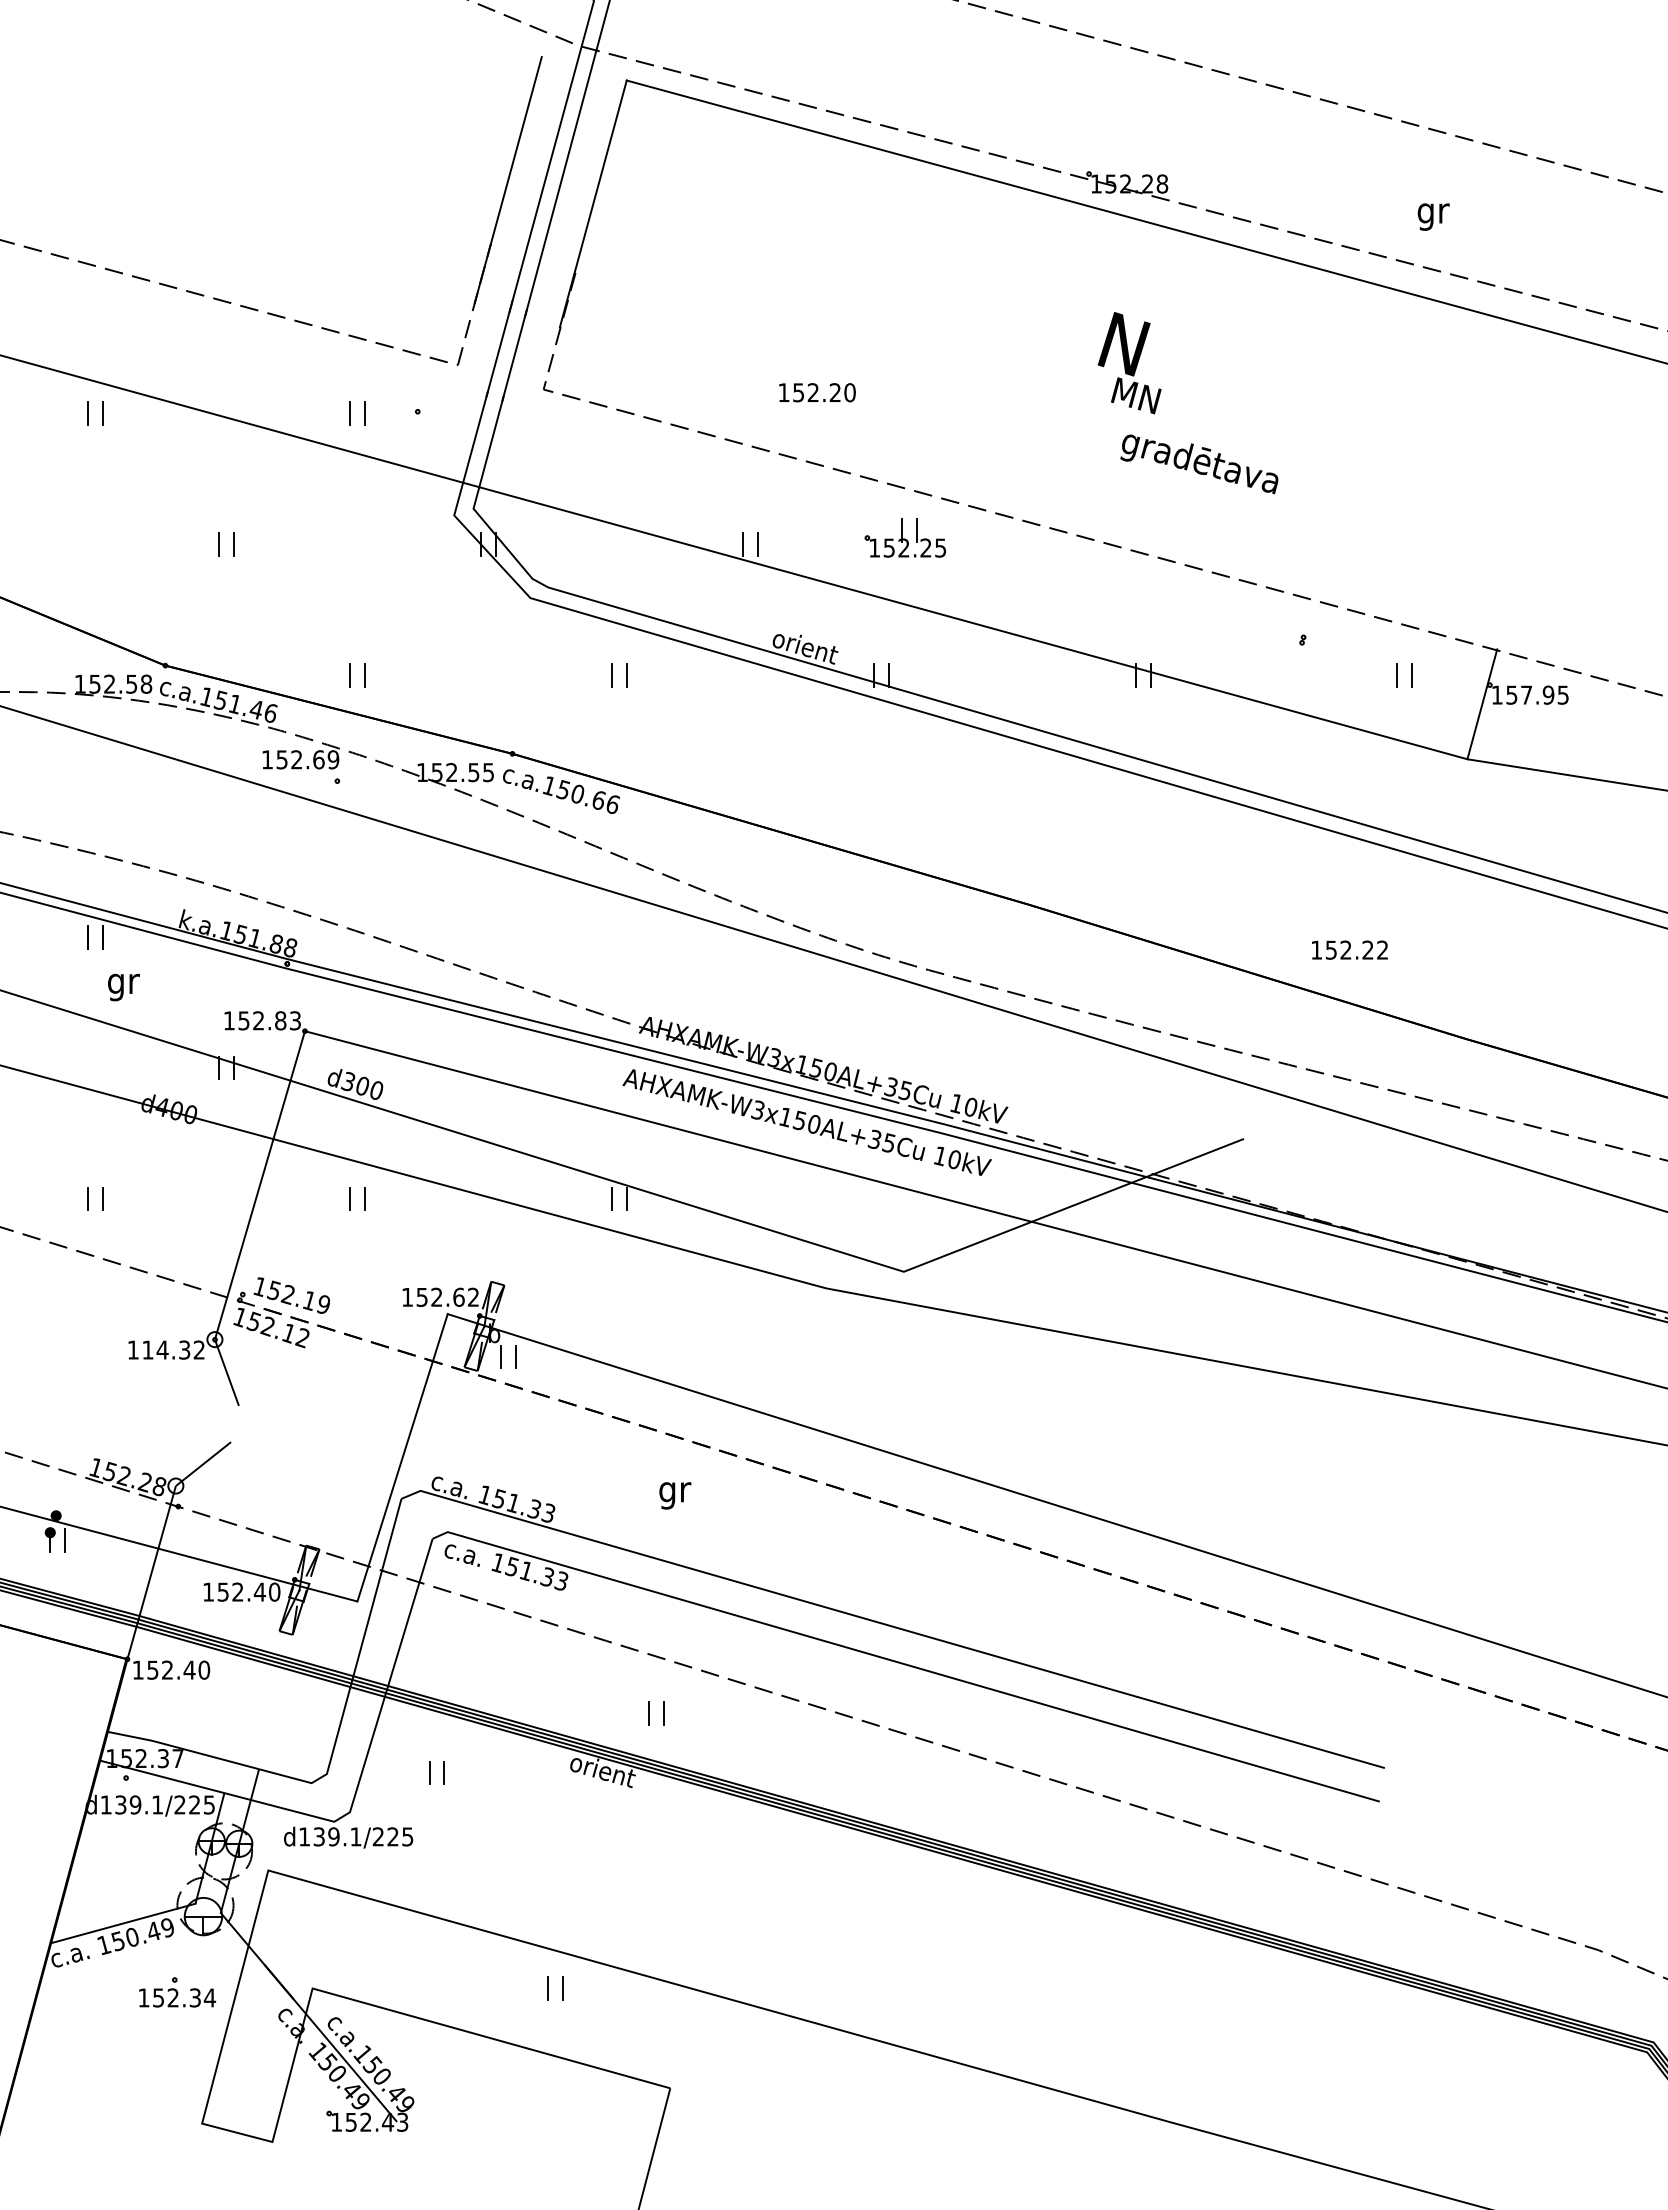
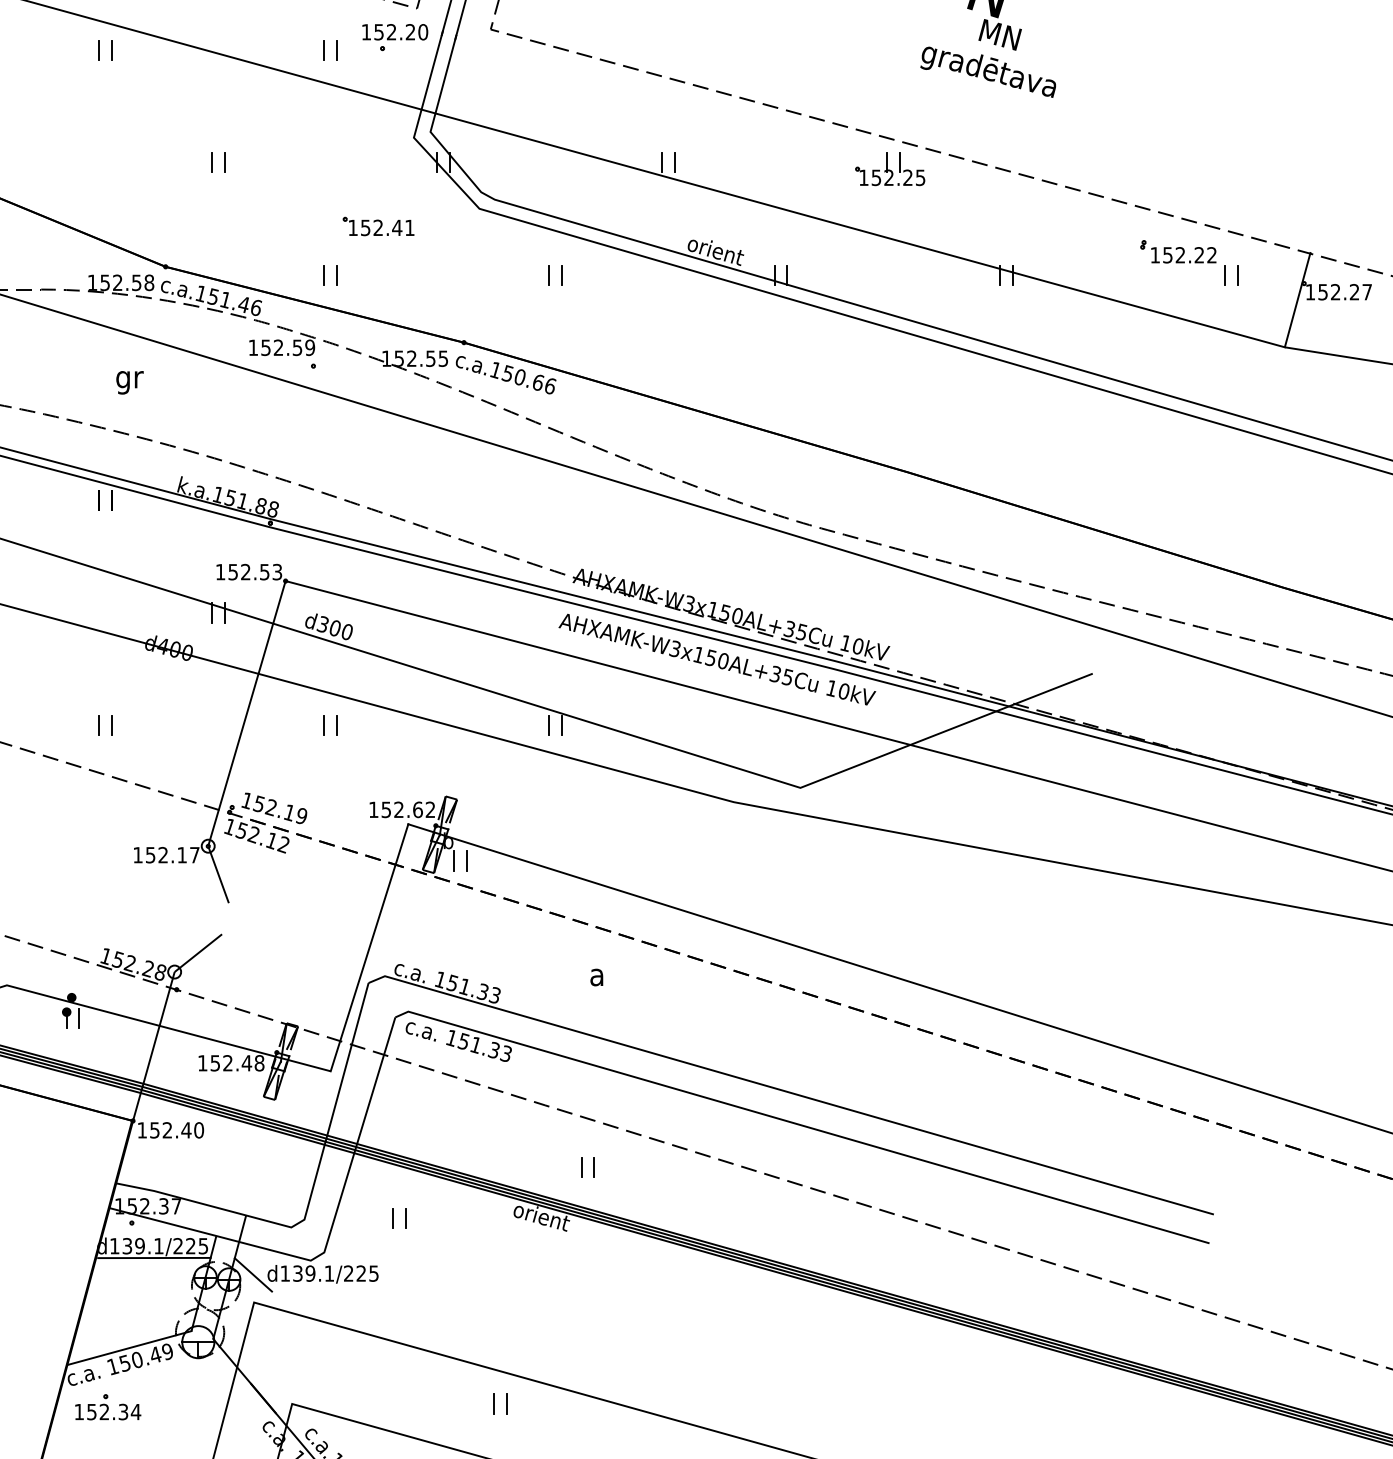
text: (817, 392) -> (395, 32), moved
text: (1199, 464) -> (988, 72), moved
part: (904, 537) -> (889, 168), moved
part: (412, 618) -> (378, 226), added
text: (1544, 694) -> (1351, 291), 157.95 -> 152.27
text: (318, 759) -> (297, 347), 152.69 -> 152.59
text: (1349, 949) -> (1183, 254), moved
text: (123, 987) -> (129, 382), moved
text: (280, 1020) -> (264, 571), 152.83 -> 152.53
text: (173, 1349) -> (172, 854), 114.32 -> 152.17
text: (675, 1495) -> (604, 980), gr -> a
text: (274, 1591) -> (259, 1062), 152.40 -> 152.48
line: (151, 1818) -> (153, 1257), added
line: (267, 1837) -> (253, 1274), added
part: (177, 1992) -> (108, 1407), moved

